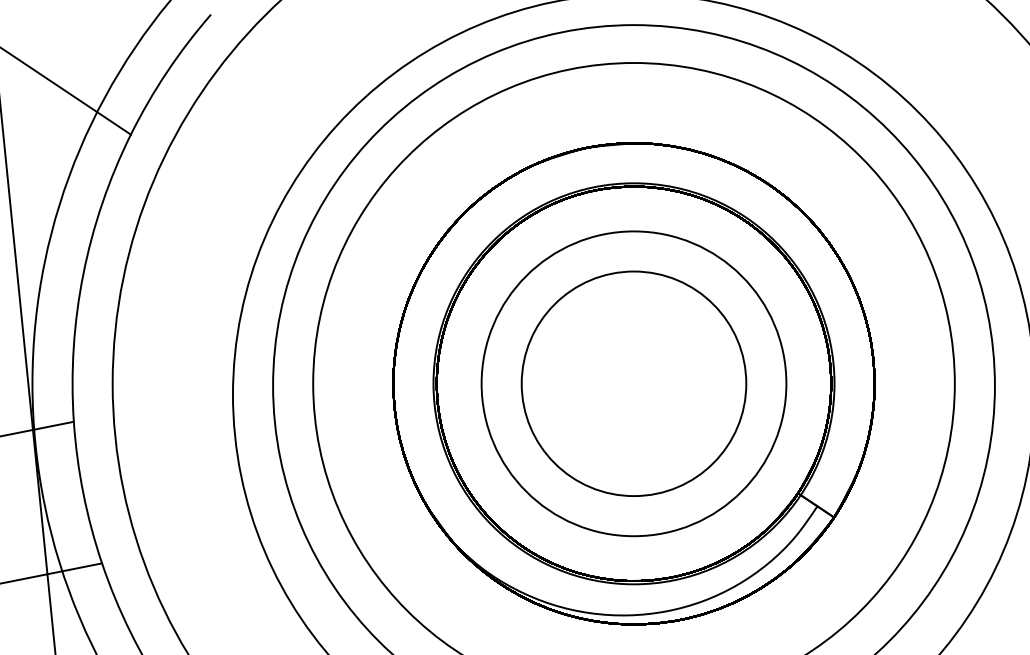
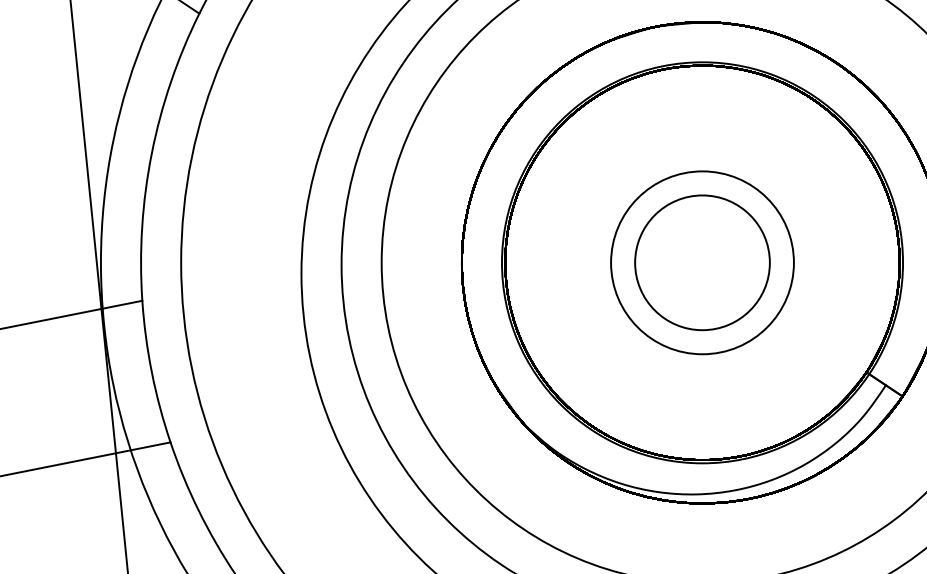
circle: (633, 383) -> (701, 262), size x0.6
circle: (633, 383) -> (701, 262), size x0.6

